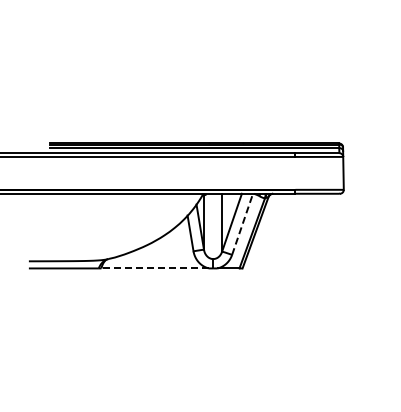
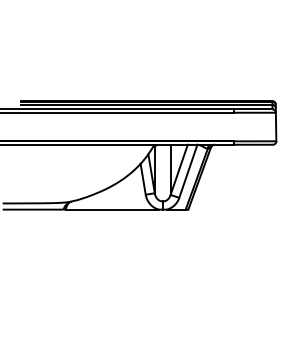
line: (242, 223) -> (188, 170), dashed -> solid
line: (155, 268) -> (112, 209), dashed -> solid

